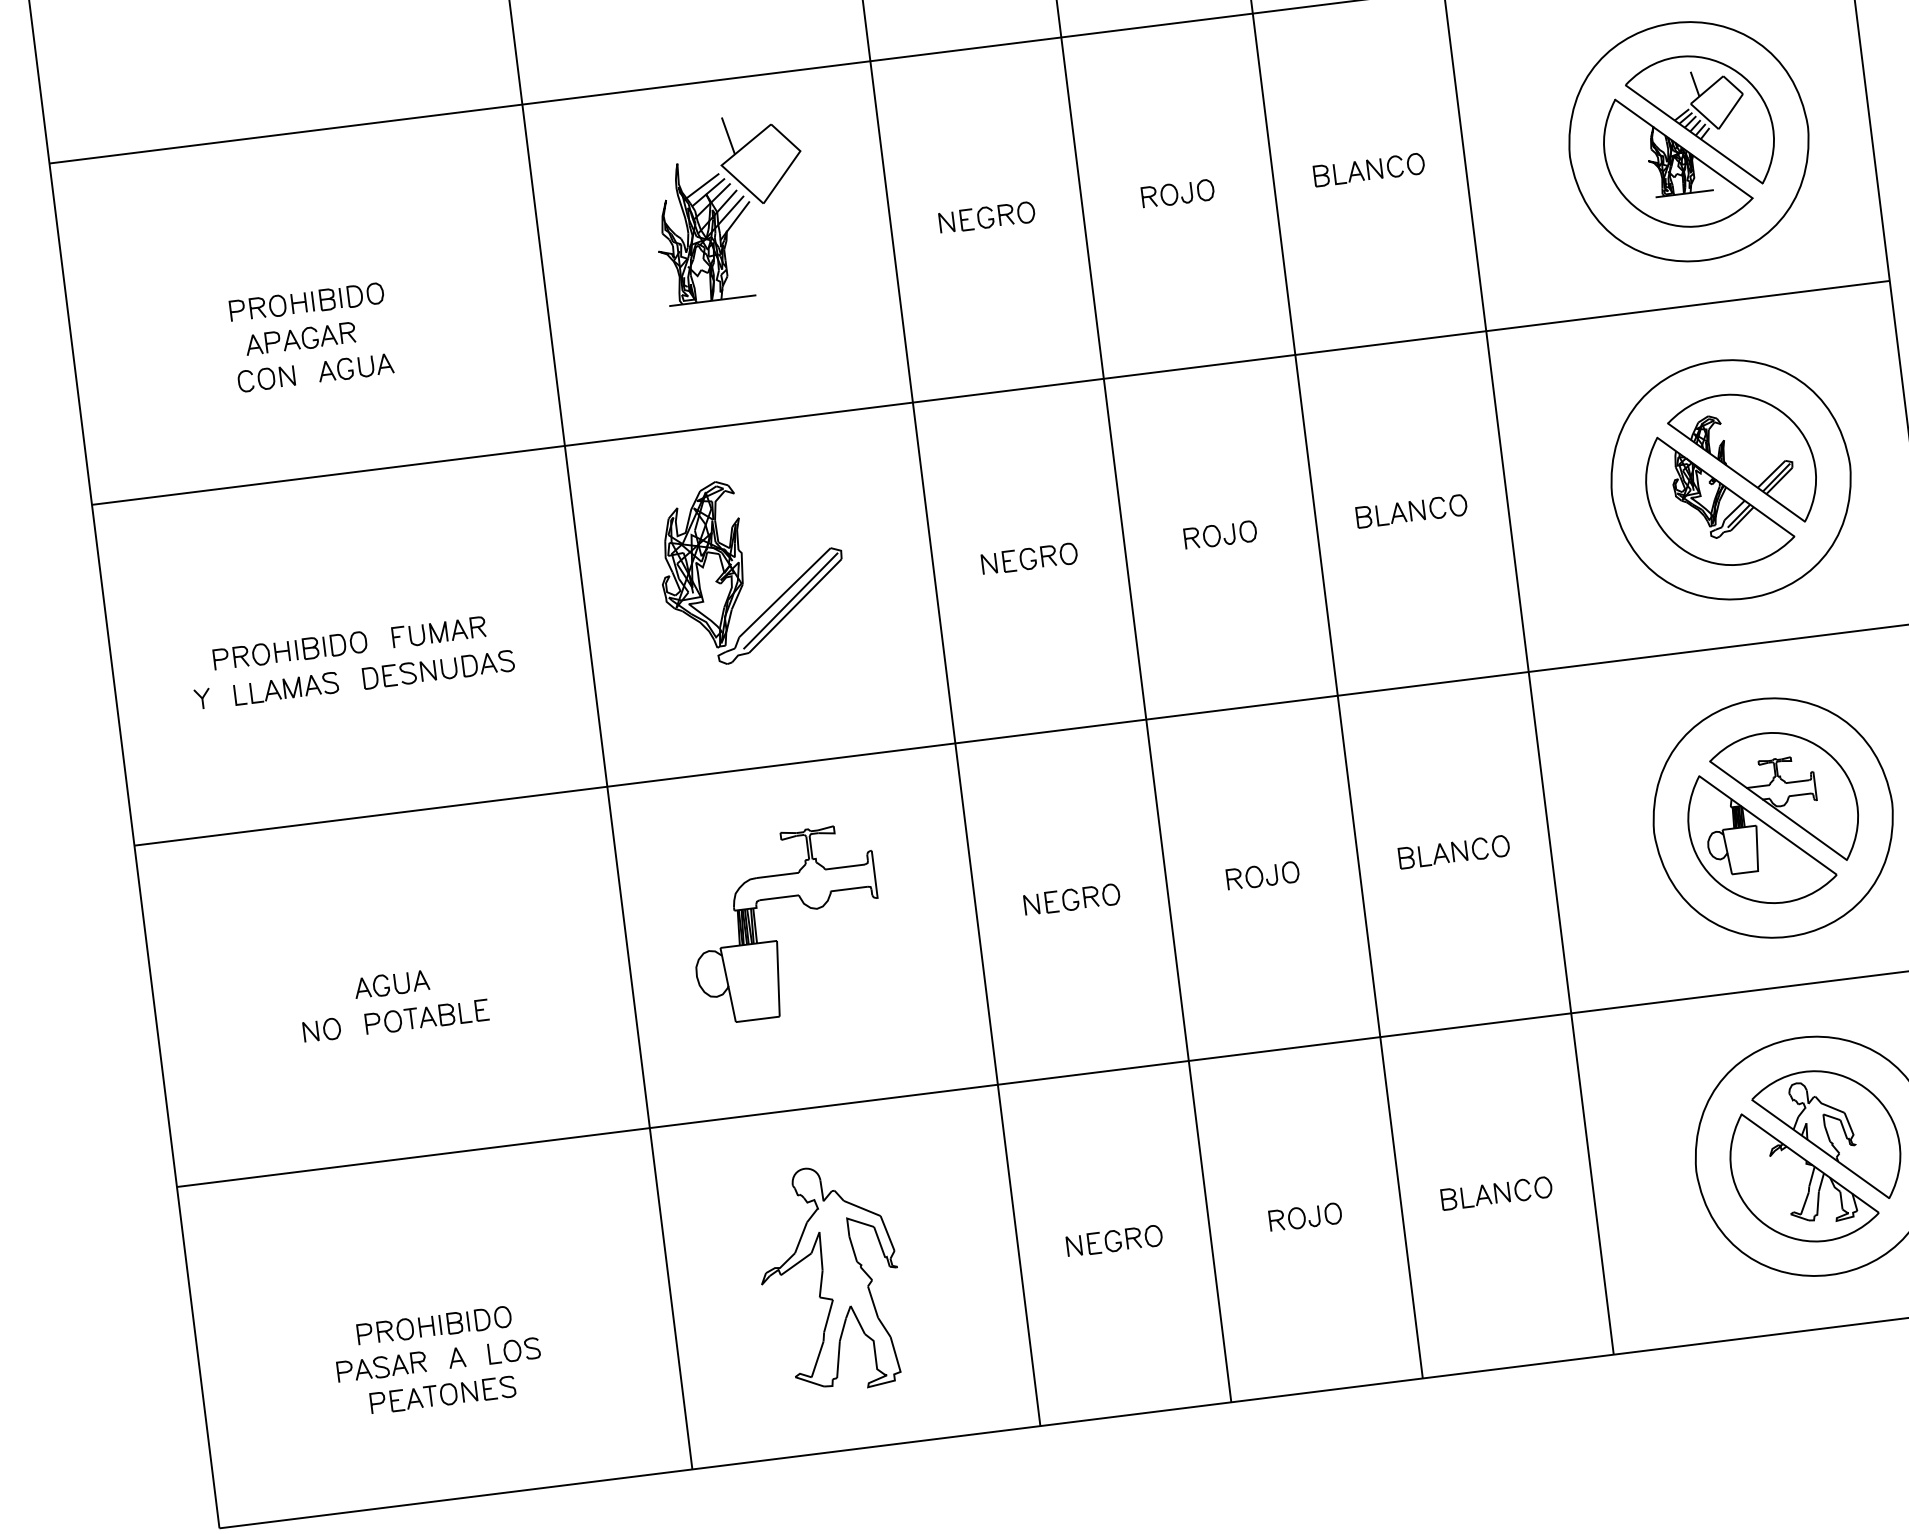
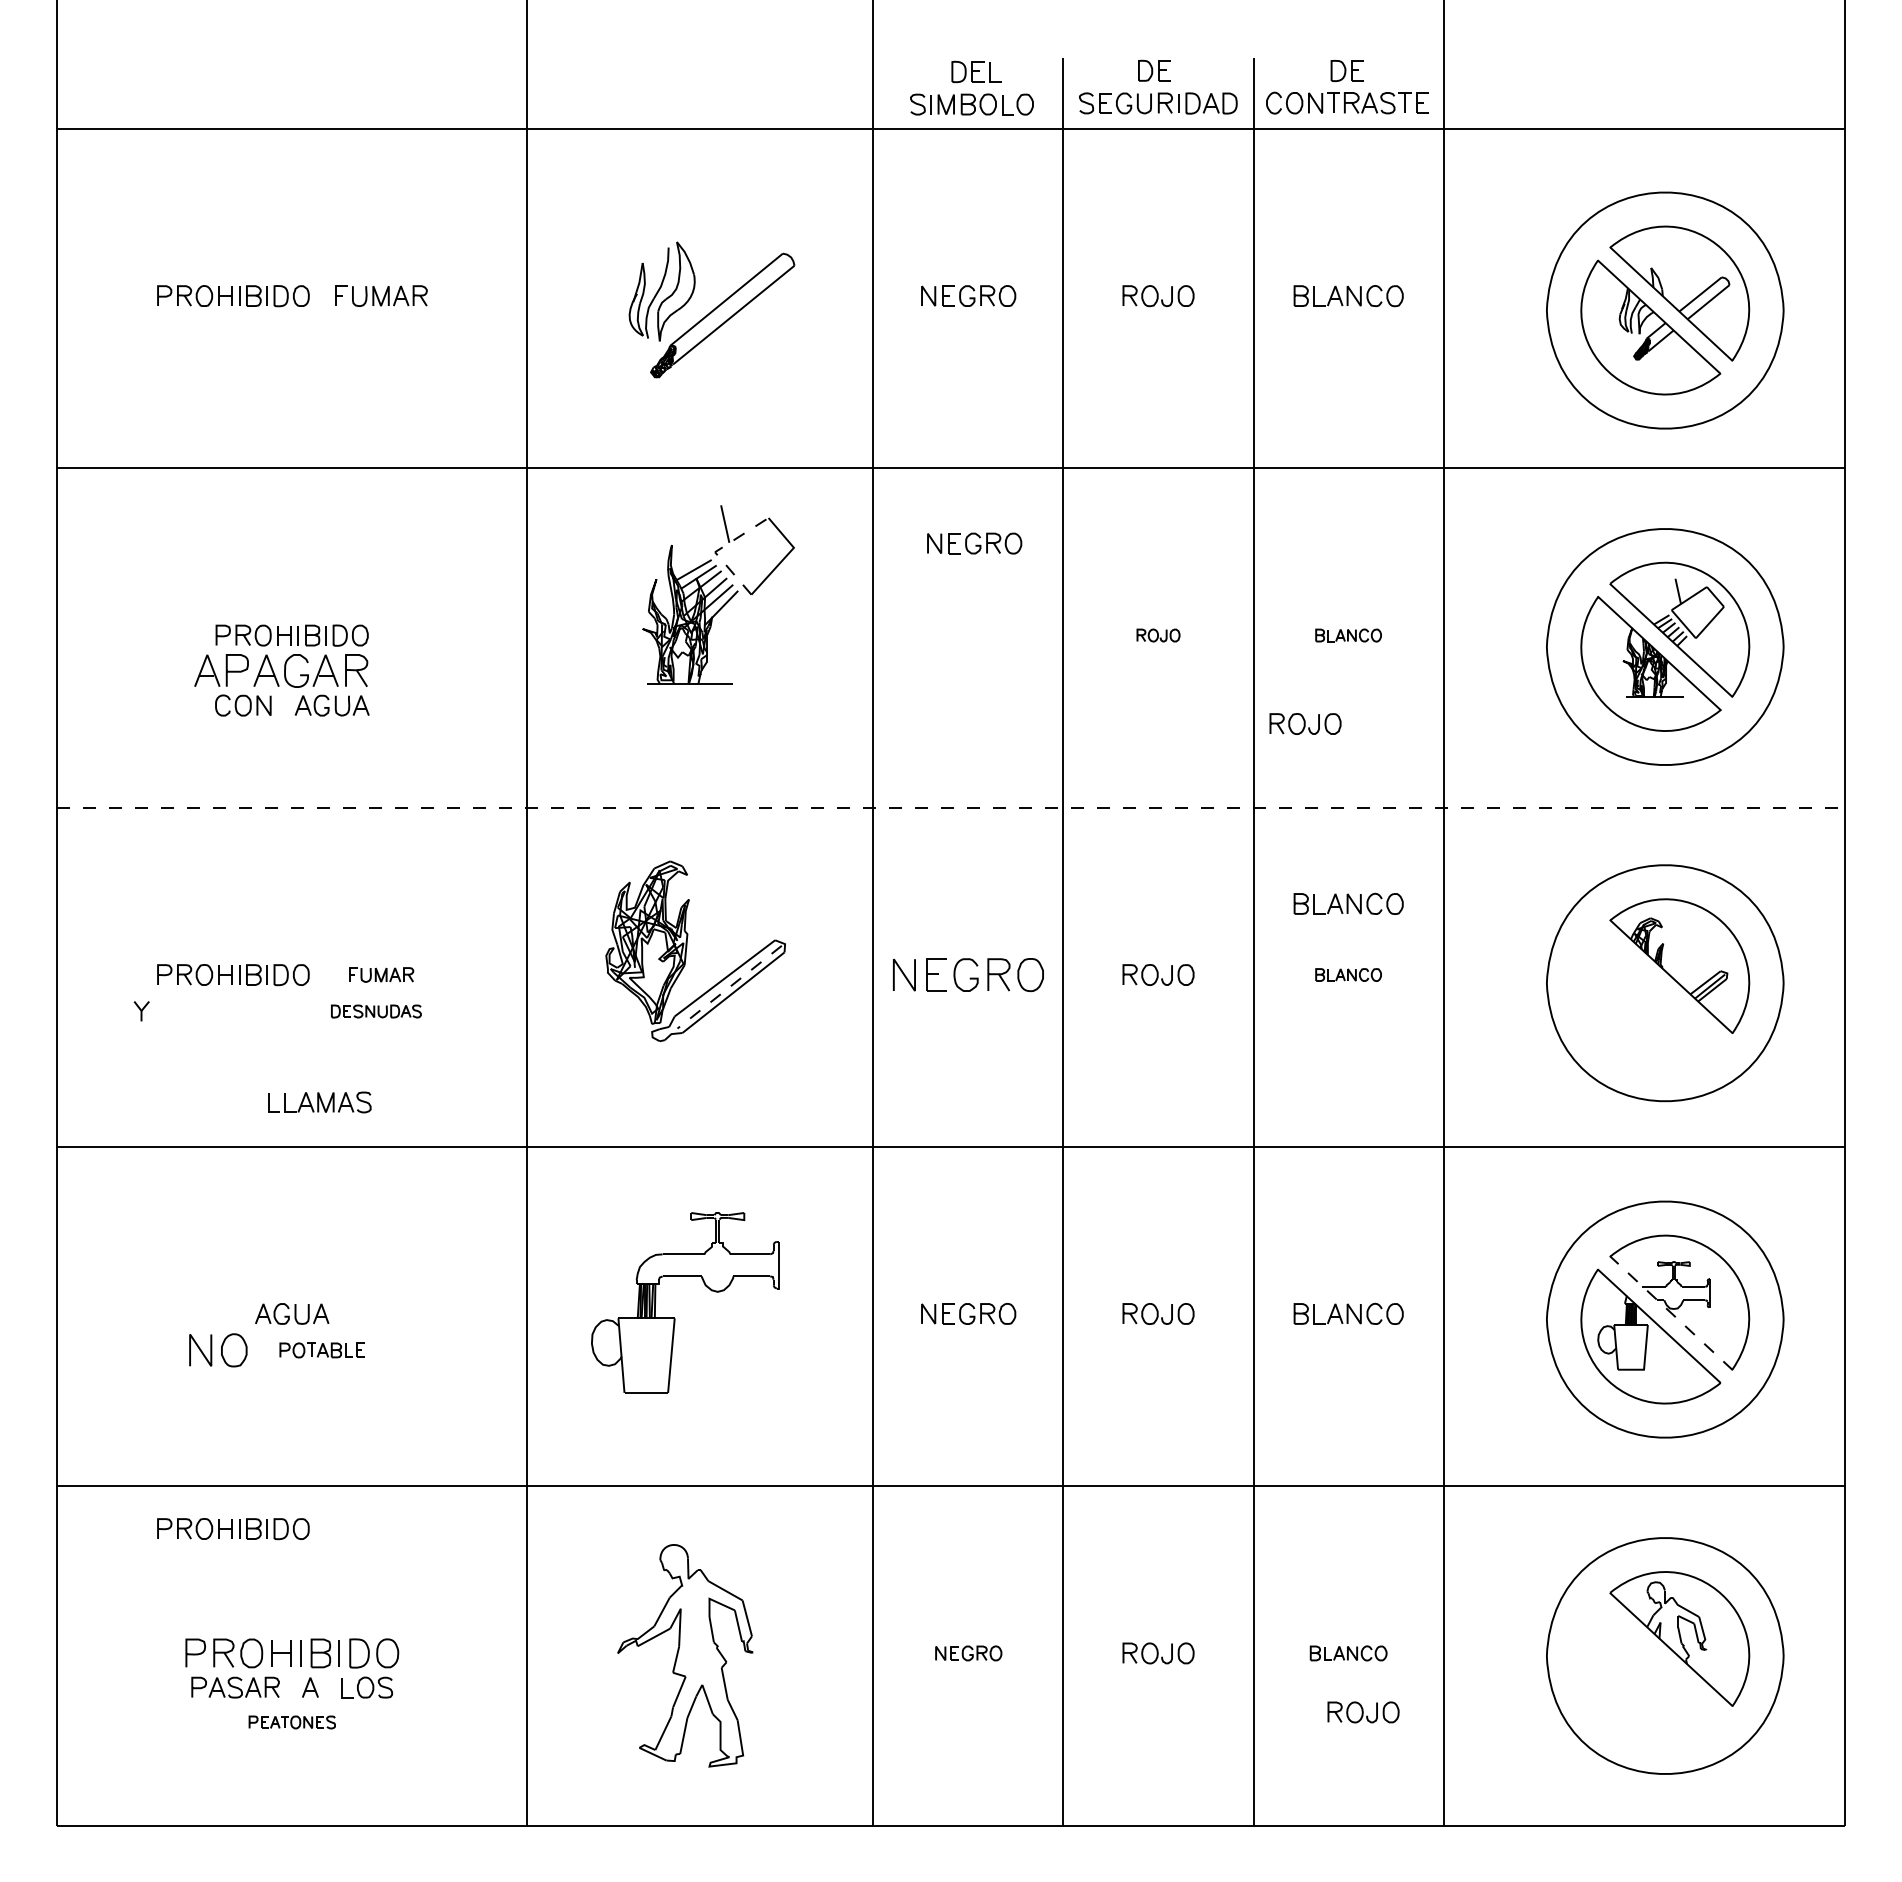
line: (724, 163) -> (718, 550), solid -> dashed
part: (1369, 169) -> (1348, 635), size x0.6
part: (1177, 193) -> (1158, 635), size x0.6
part: (986, 217) -> (974, 543), moved
part: (1336, 263) -> (1305, 723), added
part: (300, 338) -> (281, 670), size x1.6
line: (990, 392) -> (950, 807), solid -> dashed
part: (1402, 439) -> (1348, 903), added
part: (1718, 499) -> (1650, 1000), removed
part: (1411, 510) -> (1348, 974), size x0.6
part: (1029, 558) -> (968, 974), size x1.6
line: (790, 601) -> (729, 987), solid -> dashed
part: (439, 631) -> (381, 974), size x0.7
part: (438, 669) -> (376, 1011), size x0.6
part: (285, 688) -> (319, 1102), moved
line: (1778, 811) -> (1671, 1313), solid -> dashed
part: (426, 1017) -> (322, 1350), size x0.7
part: (321, 1030) -> (217, 1350), size x1.6
part: (1802, 1174) -> (1650, 1672), removed
part: (1496, 1193) -> (1348, 1653), size x0.7
part: (359, 1208) -> (233, 1529), added
part: (1114, 1241) -> (968, 1653), size x0.7
part: (1518, 1250) -> (1363, 1712), added
part: (433, 1325) -> (291, 1653), size x1.4
part: (443, 1395) -> (292, 1722), size x0.6

